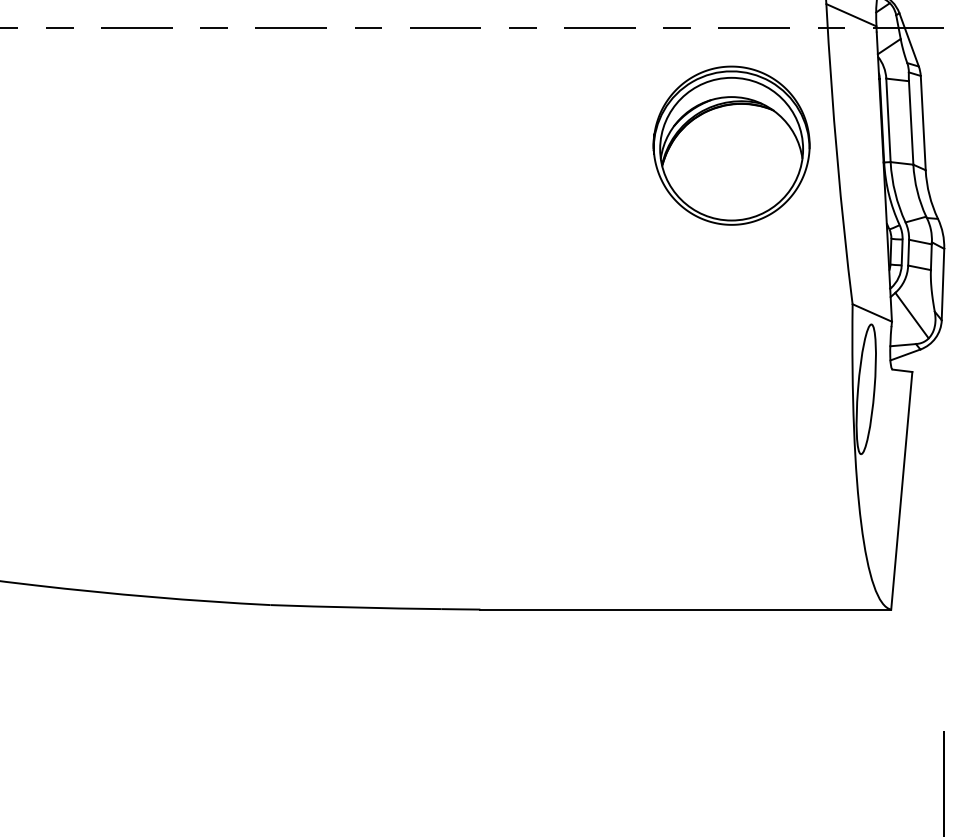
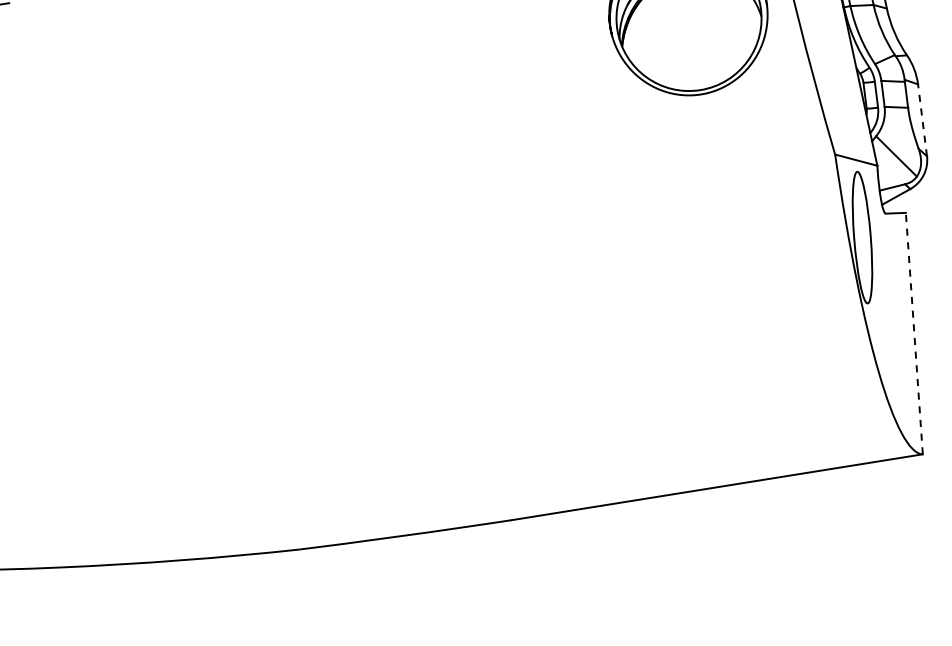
line: (942, 284) -> (922, 120), solid -> dashed
line: (901, 490) -> (914, 333), solid -> dashed

